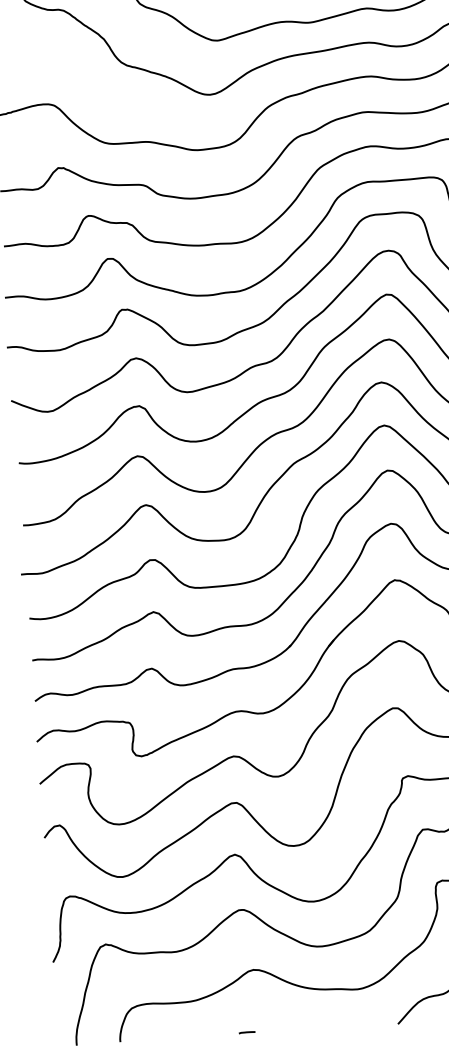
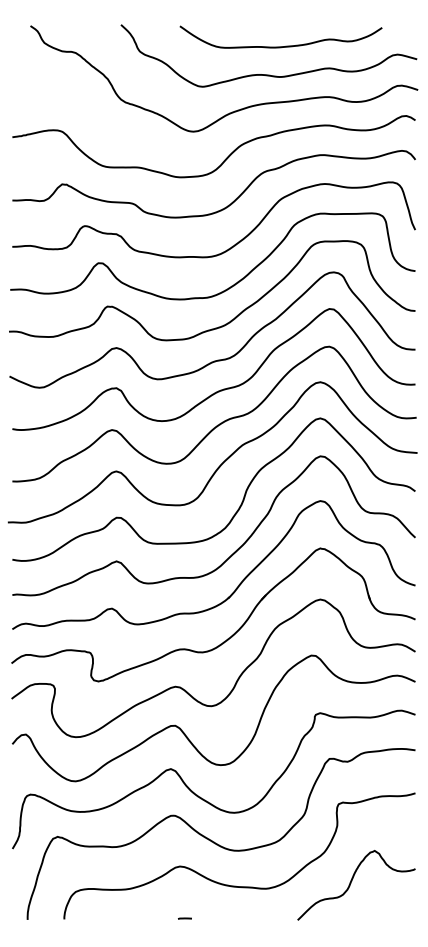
line: (246, 1032) -> (184, 918), moved

